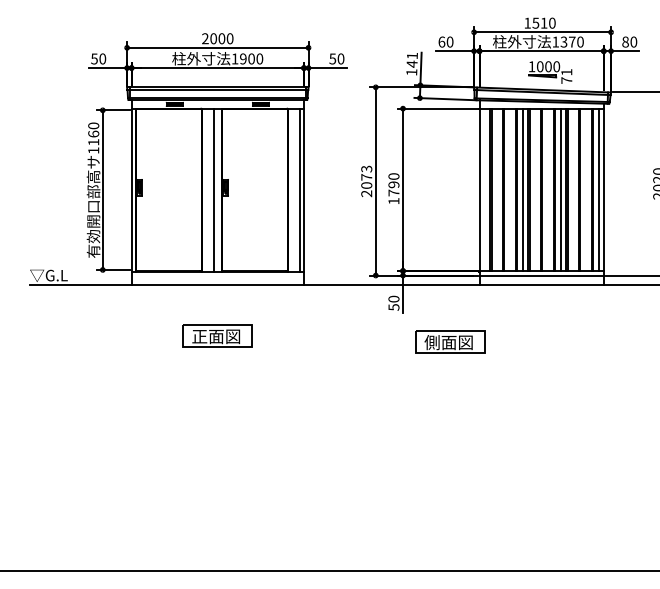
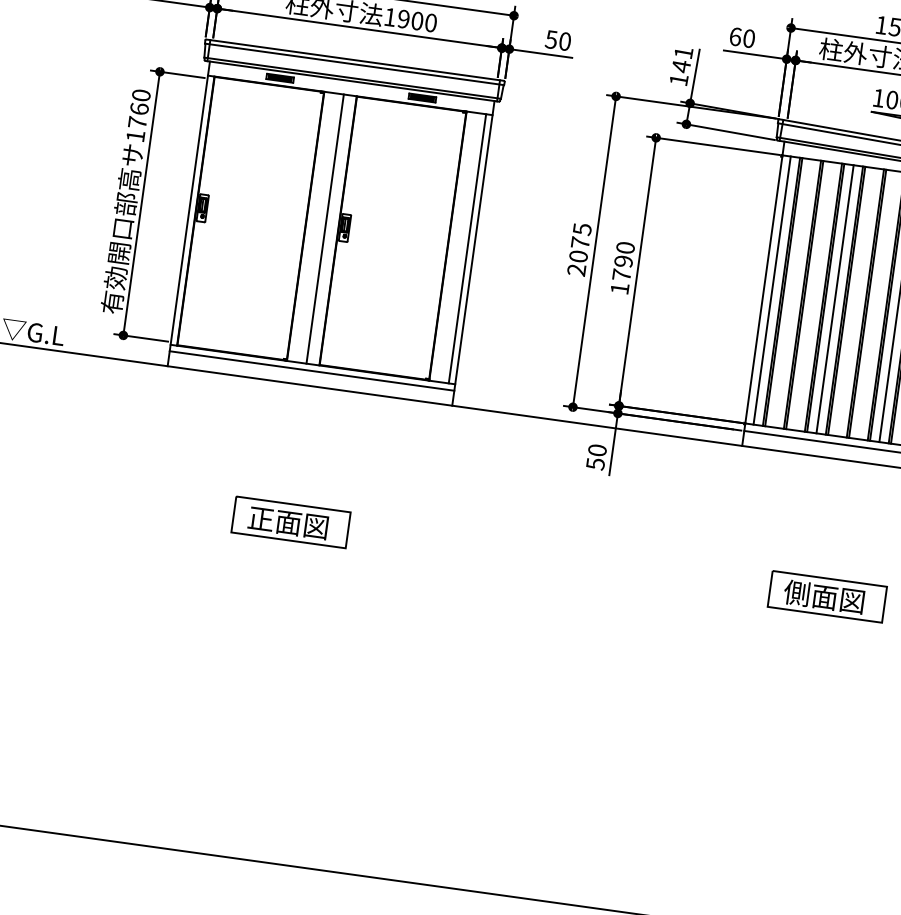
text: (93, 142) -> (137, 122), 1160 -> 1760
text: (366, 168) -> (582, 228), 2073 -> 2075
line: (484, 189) -> (772, 290), added
line: (217, 275) -> (311, 370), added
part: (217, 335) -> (290, 521), moved
part: (450, 341) -> (827, 595), moved

